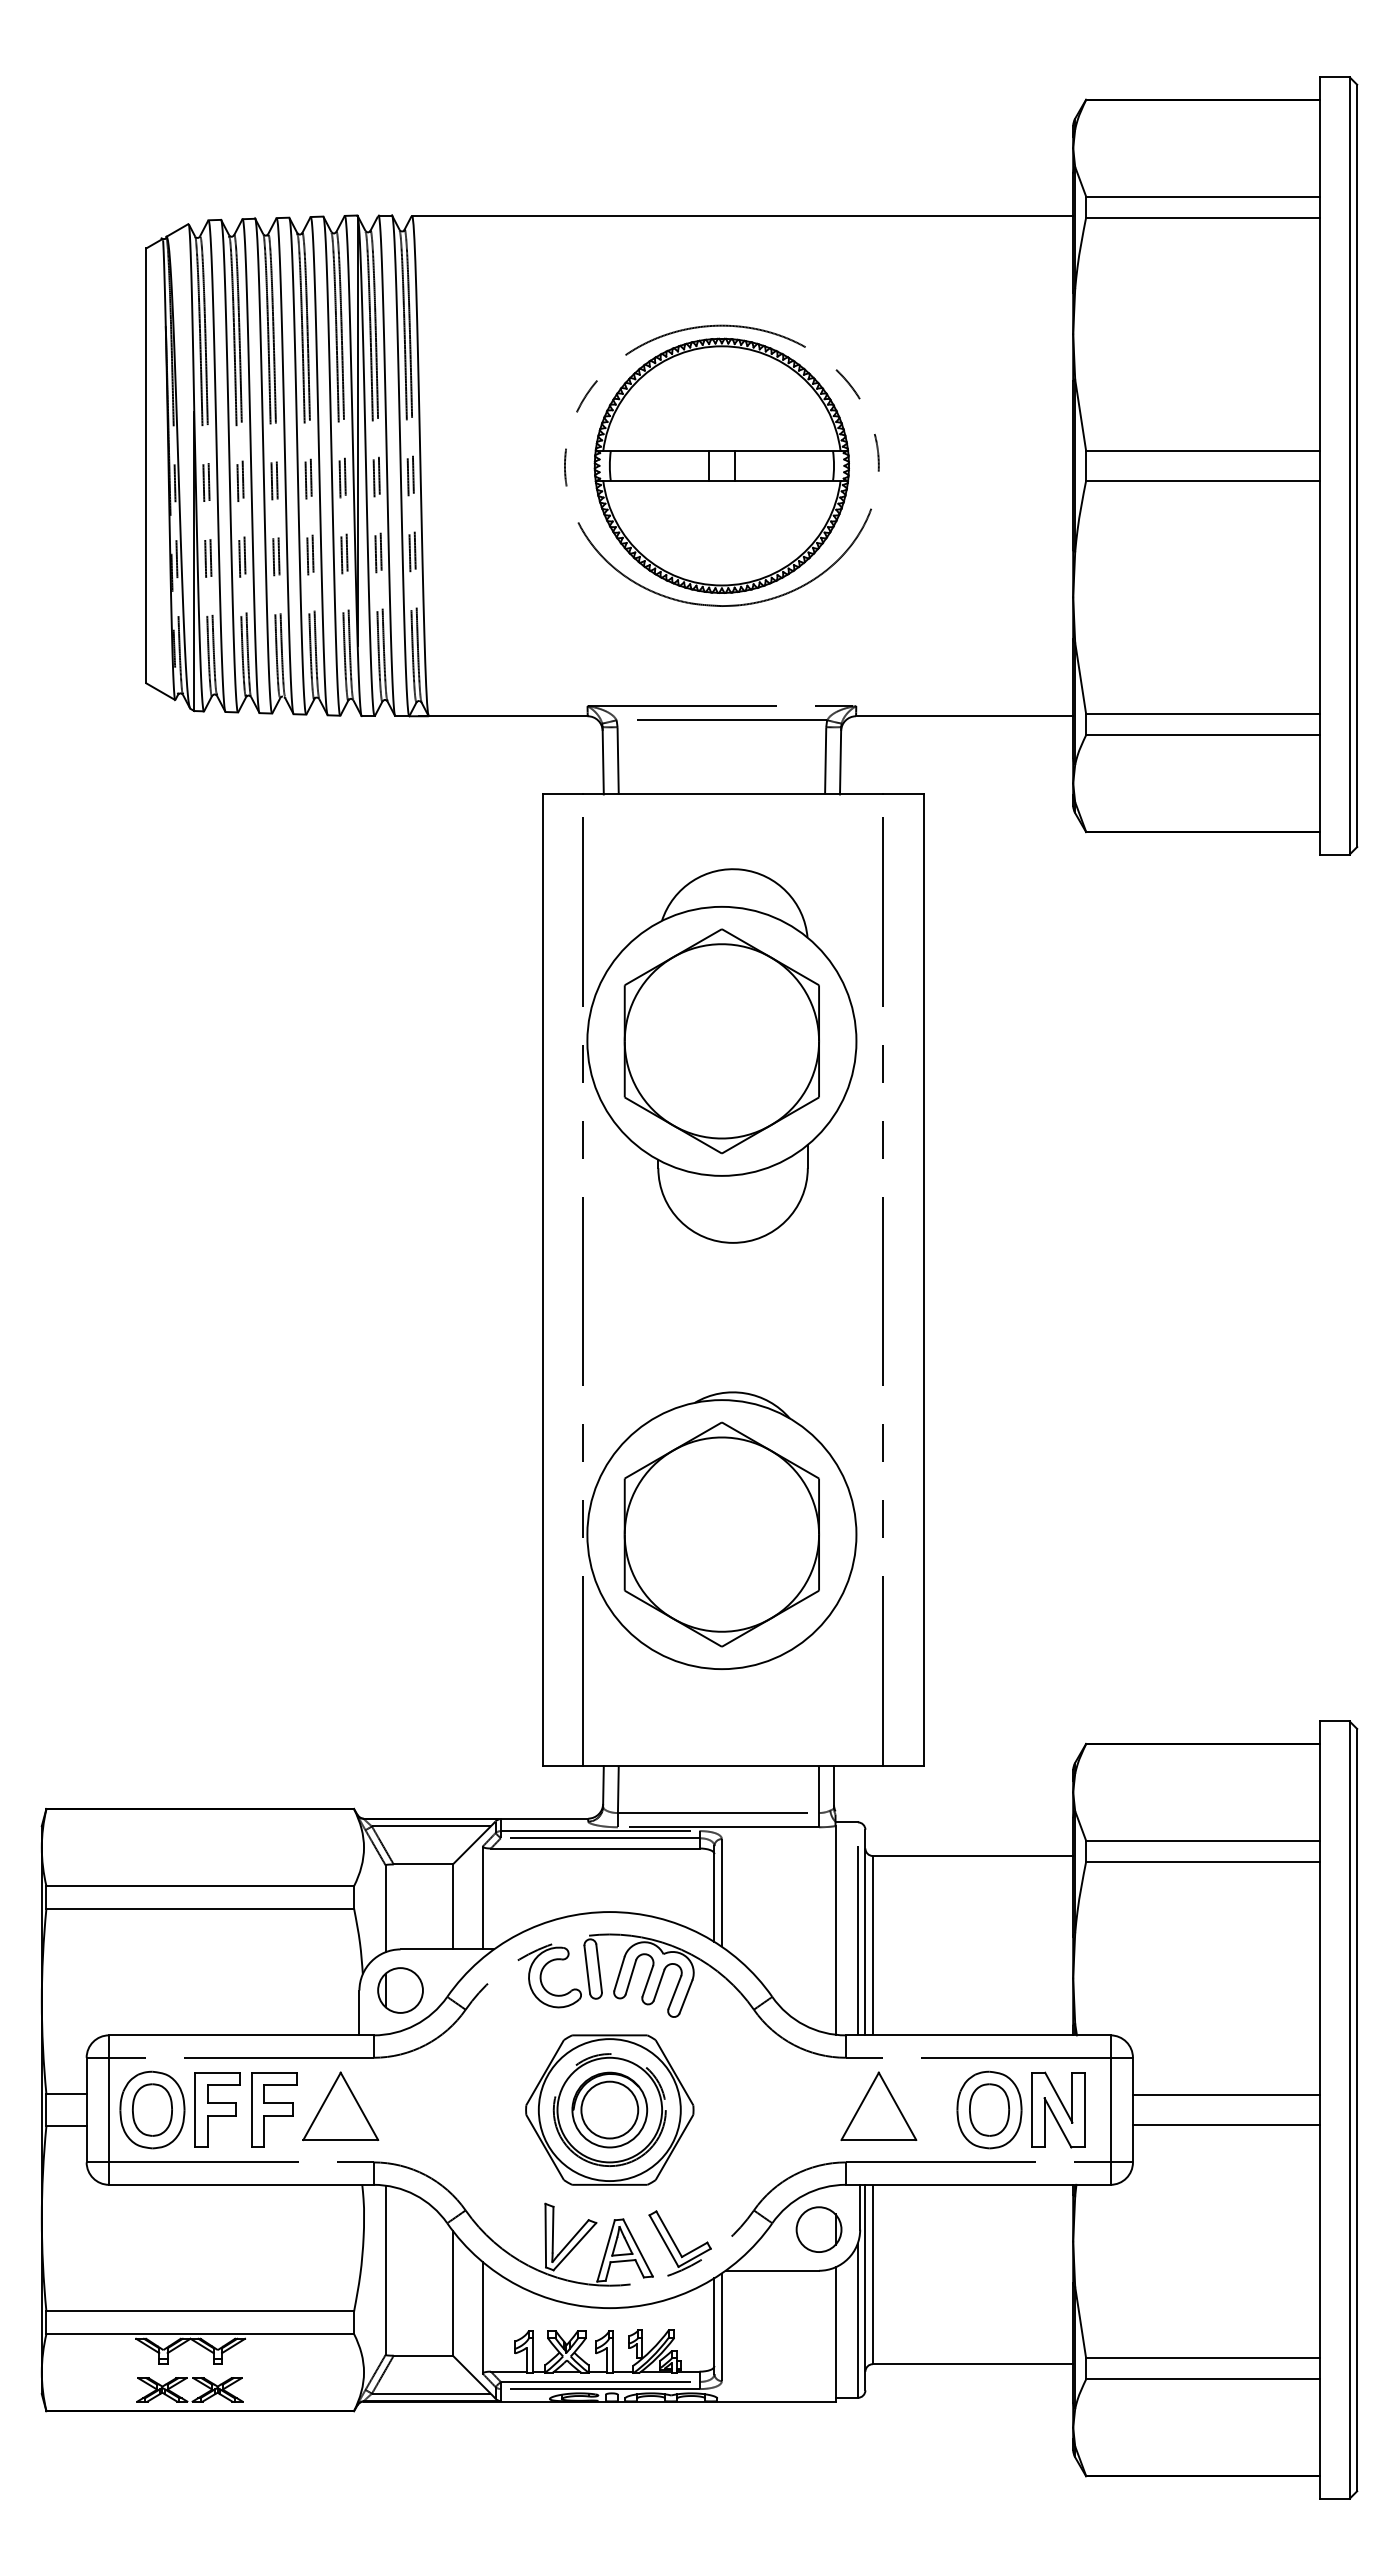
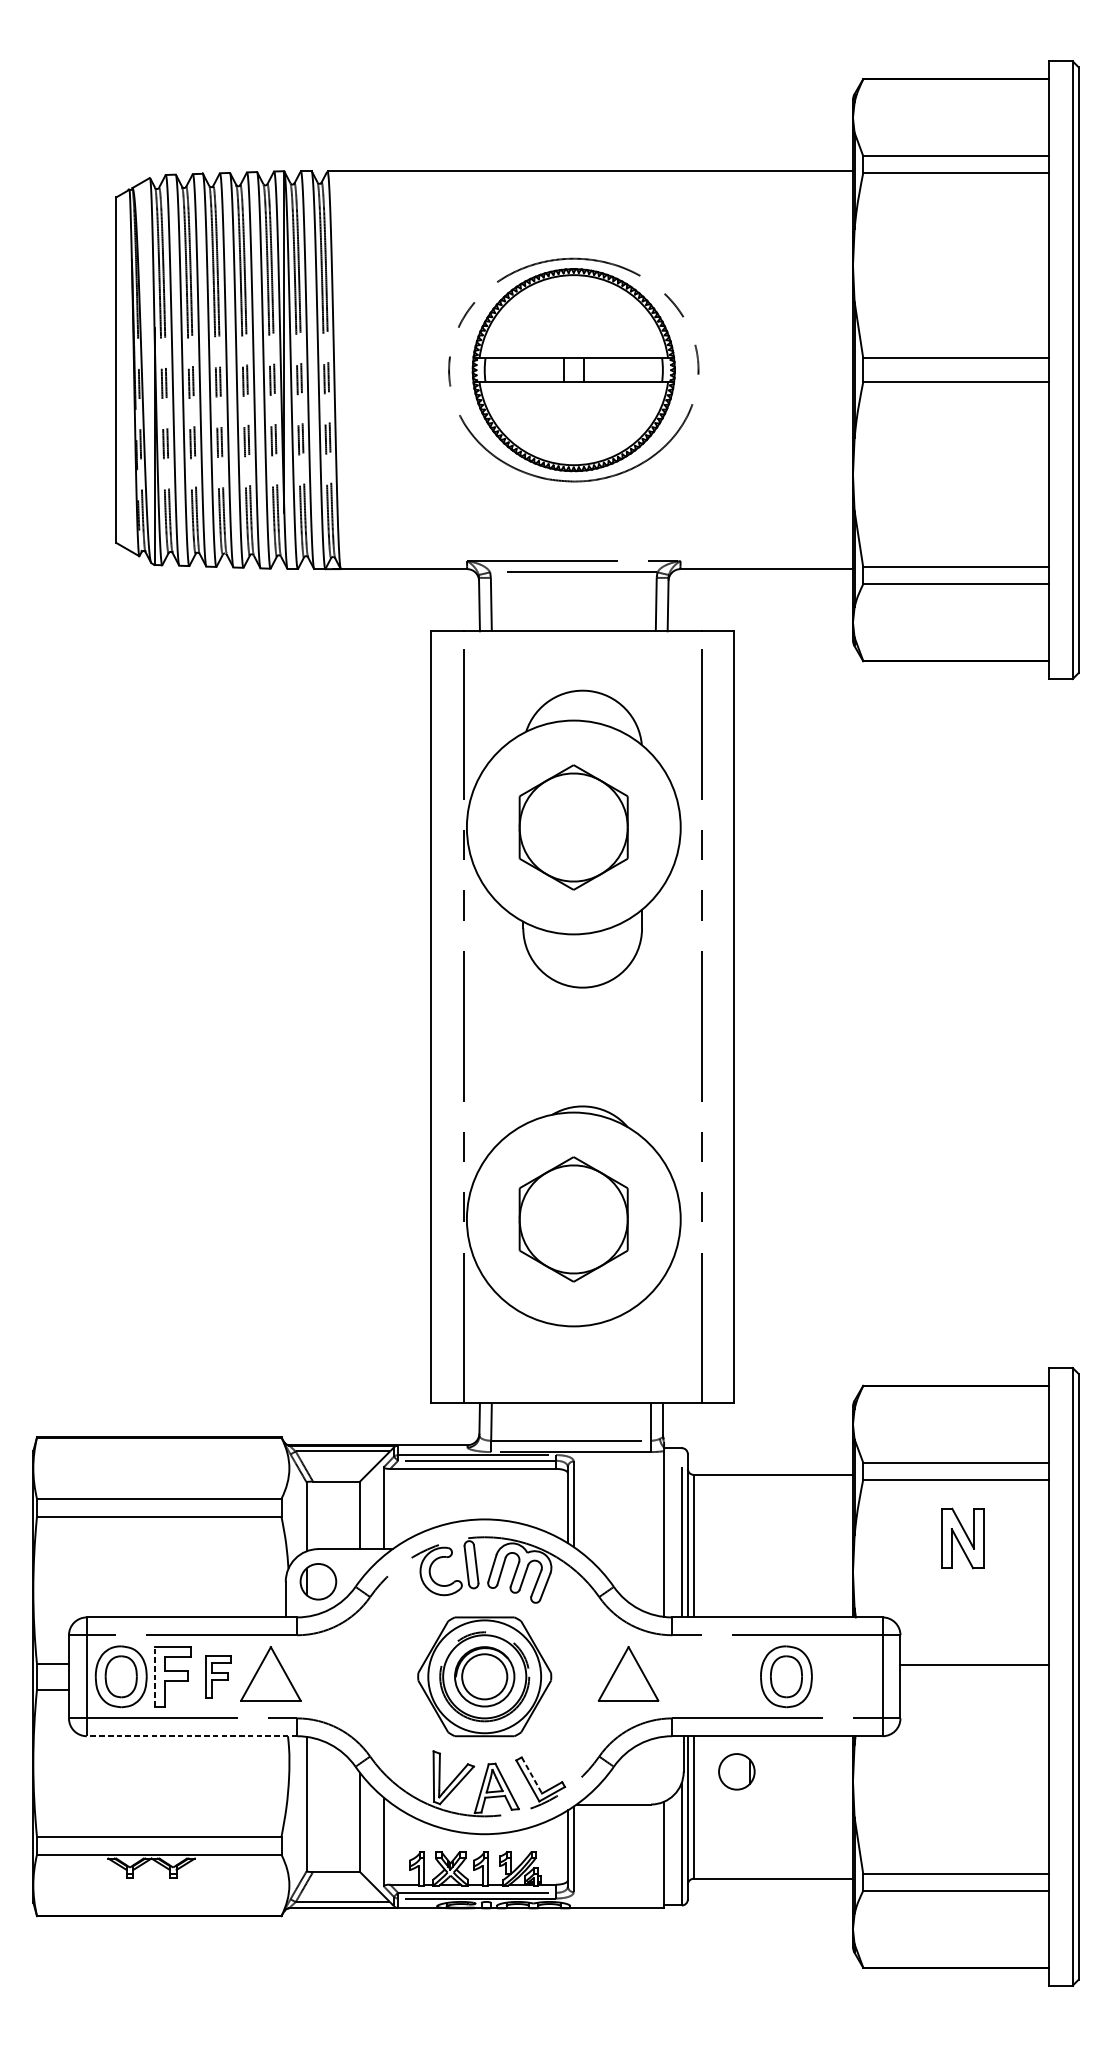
part: (721, 1041) -> (573, 827), size x0.7
part: (721, 1534) -> (573, 1219), size x0.7
part: (878, 2105) -> (628, 1673), moved
line: (195, 2109) -> (155, 1676), solid -> dashed
part: (274, 2109) -> (218, 1676), size x0.7
part: (1058, 2109) -> (962, 1538), moved
line: (1225, 2125) -> (974, 1689), removed
line: (240, 2184) -> (191, 1735), solid -> dashed
part: (818, 2229) -> (736, 1771), moved
line: (669, 2234) -> (532, 1775), solid -> dashed
part: (183, 2381) -> (145, 1892), removed

